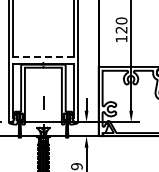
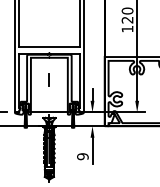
line: (42, 57) -> (48, 47), dashed -> solid
line: (42, 102) -> (48, 79), moved

